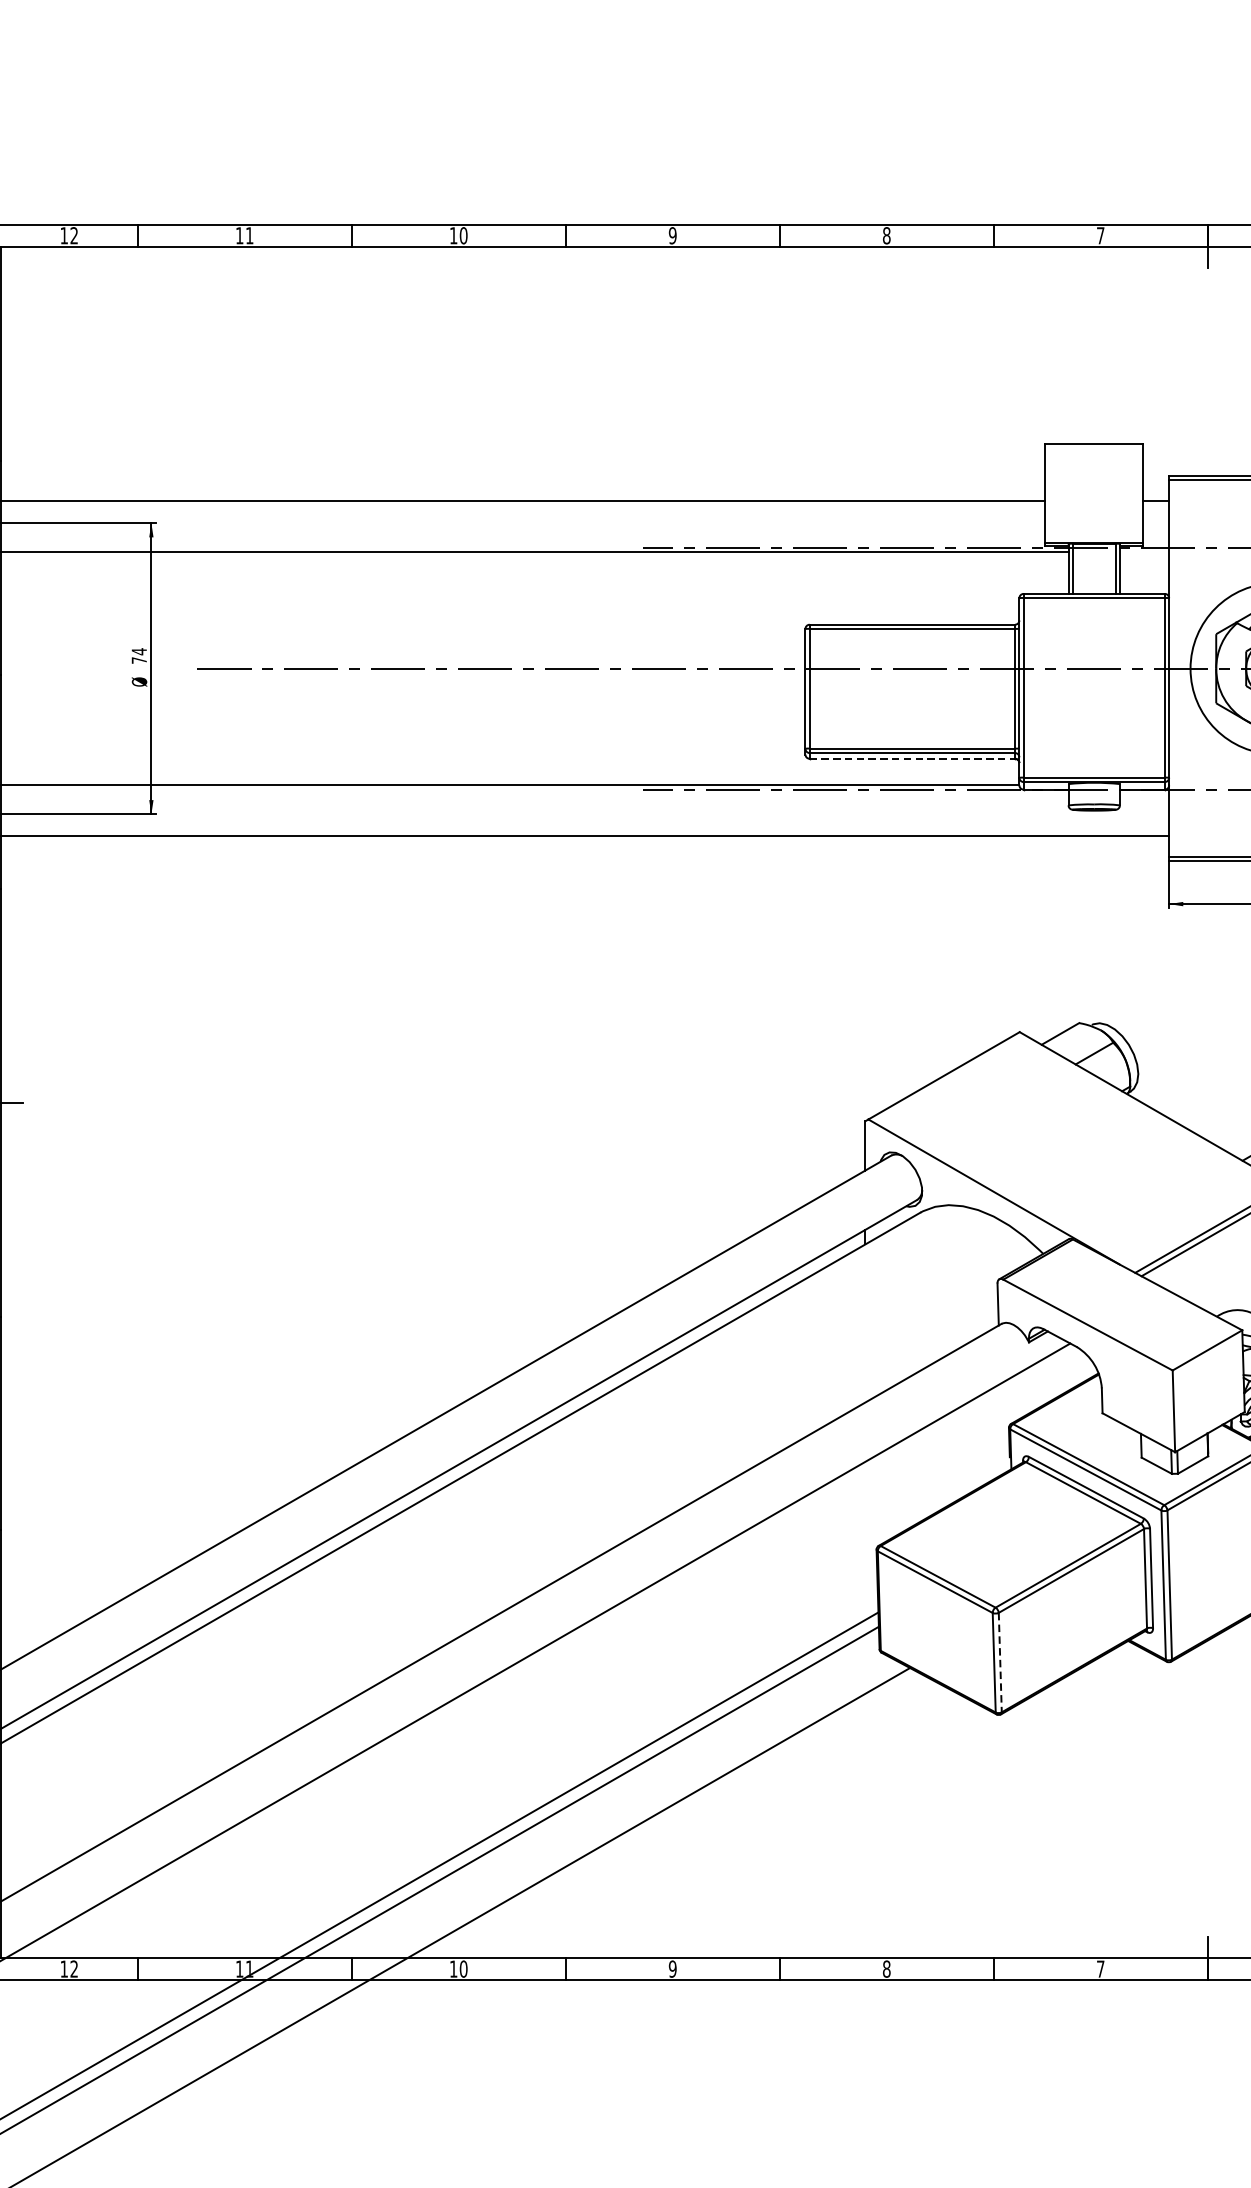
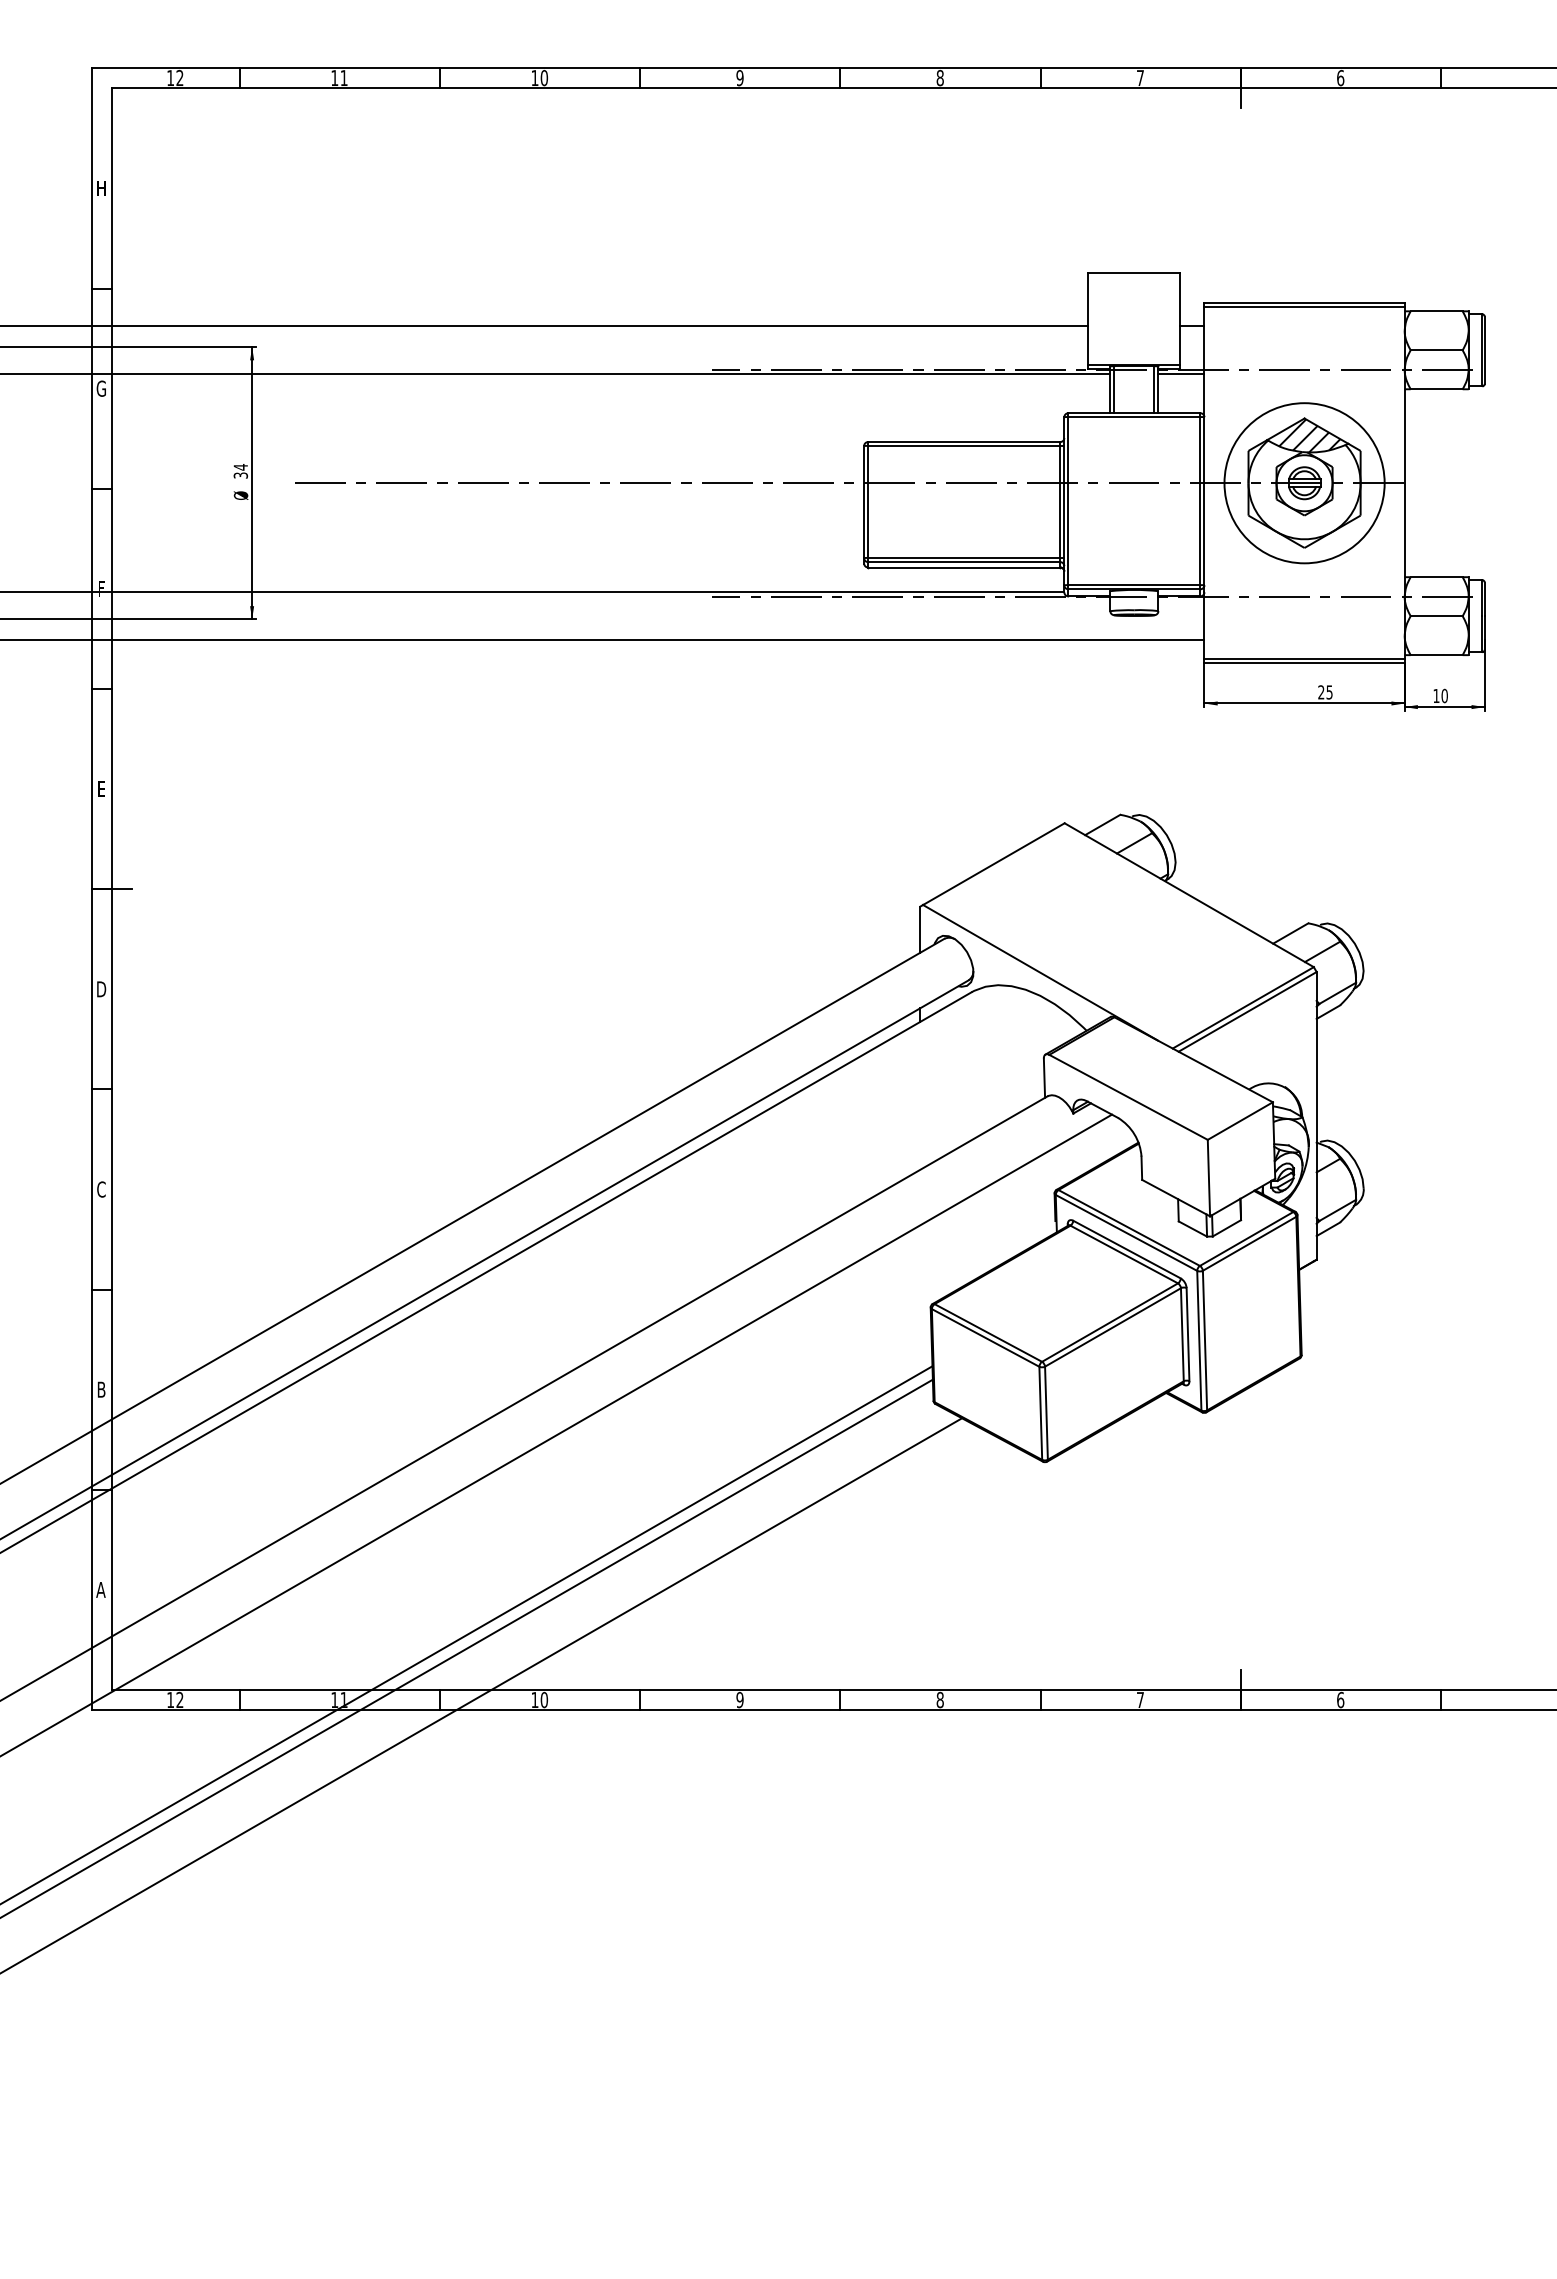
line: (1144, 552) -> (1181, 374), added
text: (138, 660) -> (240, 475), 74 -> 34
line: (912, 758) -> (964, 567), dashed -> solid
line: (1000, 1662) -> (1046, 1413), dashed -> solid

